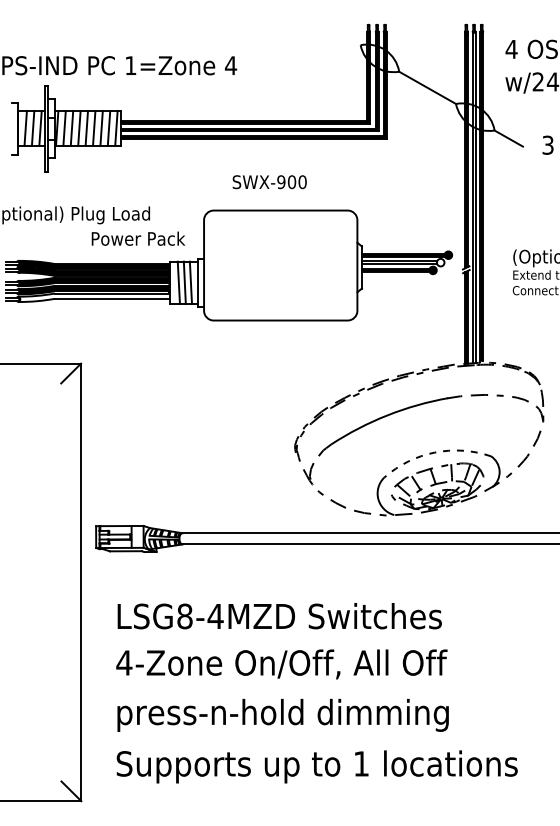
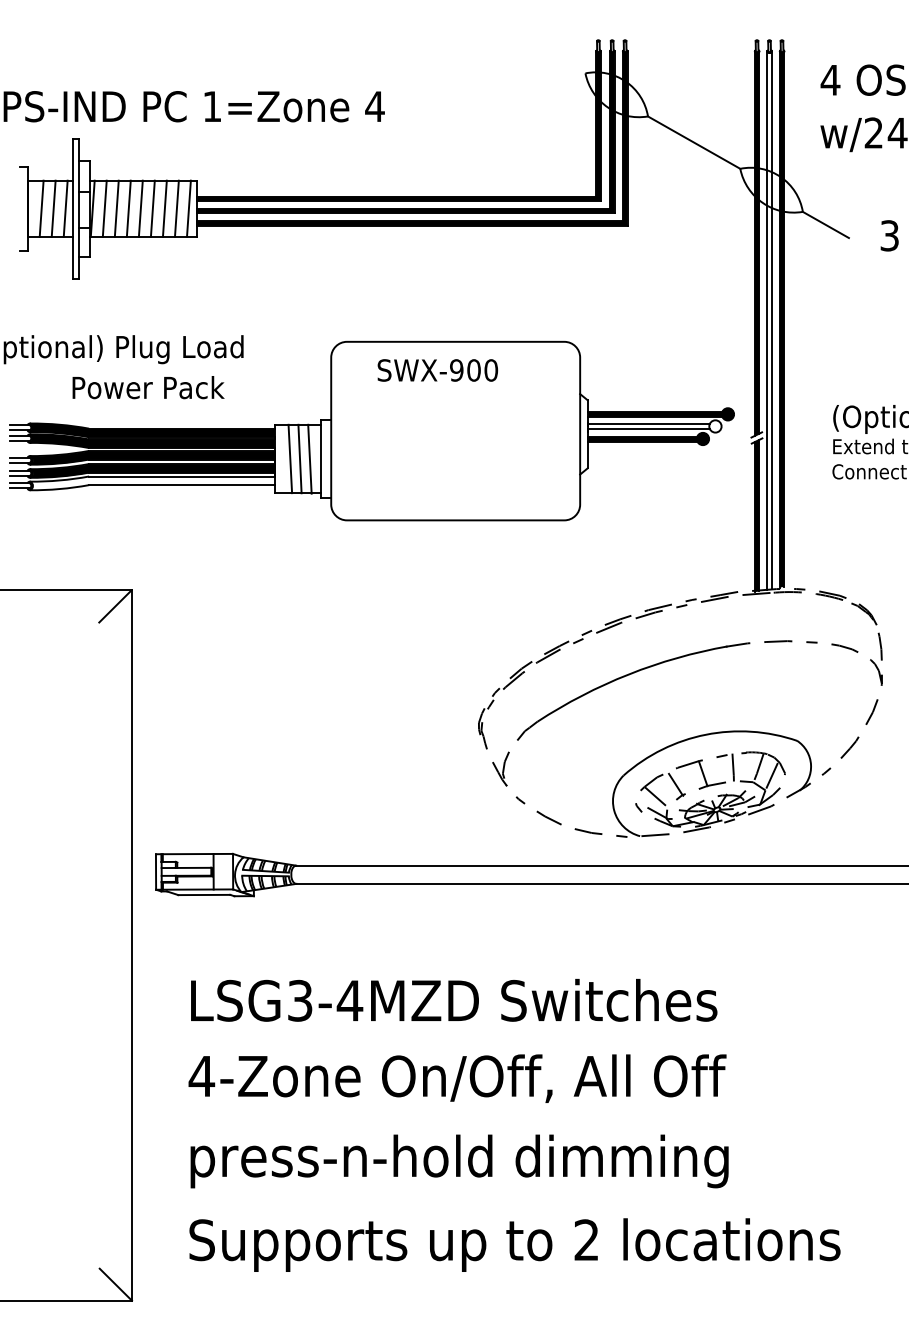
text: (269, 182) -> (437, 370), moved
text: (138, 238) -> (148, 387), moved
arc: (434, 452) -> (705, 734), dashed -> solid
text: (184, 616) -> (299, 1000), LSG8-4MZD -> LSG3-4MZD
text: (361, 763) -> (586, 1239), 1 -> 2

